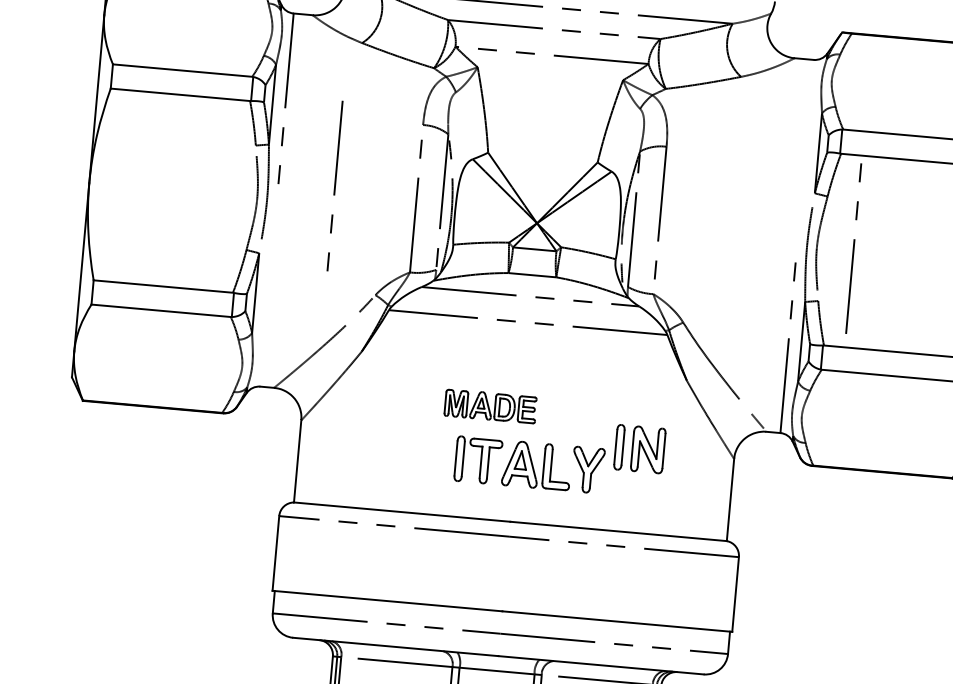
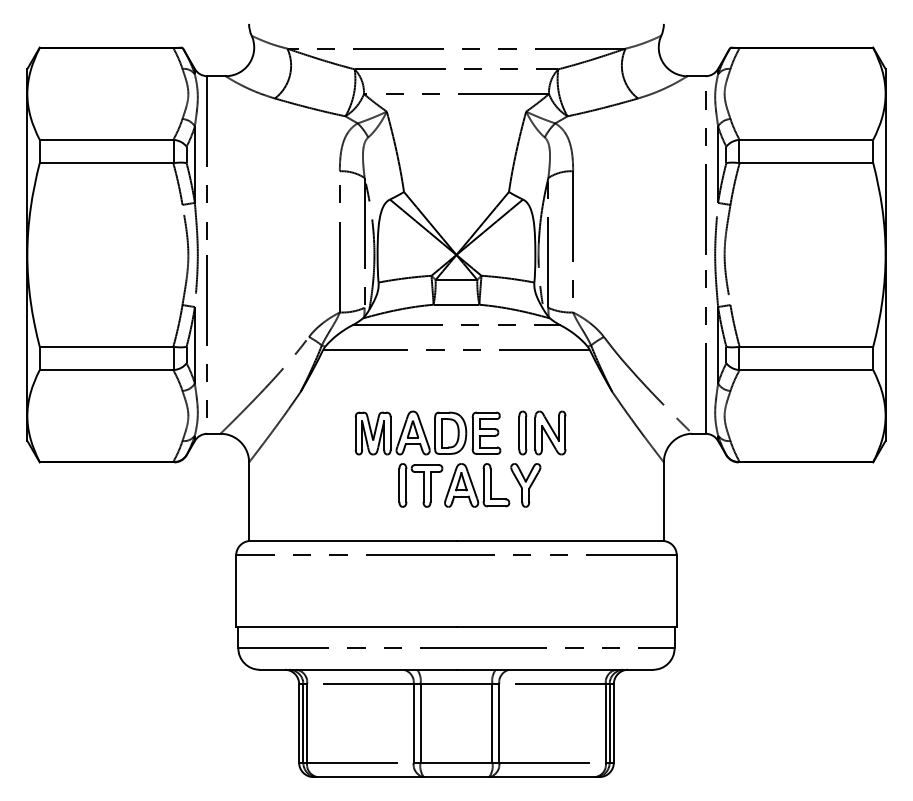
line: (334, 185) -> (206, 336), moved
line: (853, 247) -> (705, 172), moved
part: (490, 405) -> (427, 432), size x1.67
part: (640, 448) -> (542, 432), moved

